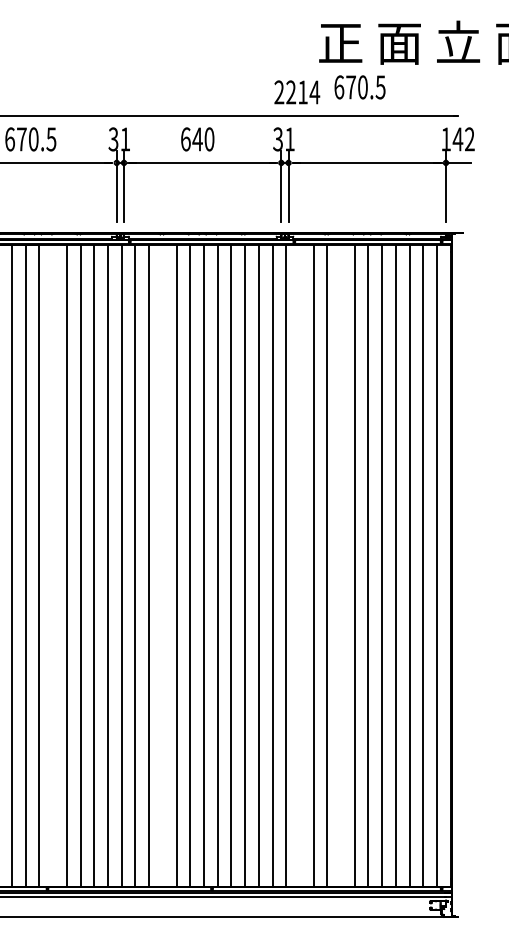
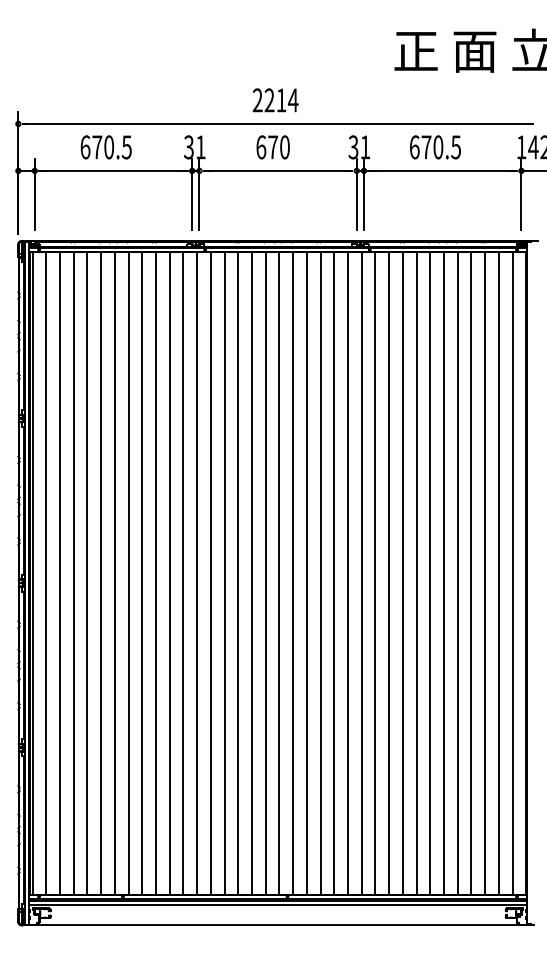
text: (360, 87) -> (435, 147), moved
text: (297, 92) -> (275, 100), moved
text: (197, 139) -> (272, 147), 640 -> 670
line: (53, 565) -> (128, 573), added
line: (163, 565) -> (238, 573), added
line: (300, 565) -> (375, 573), added
line: (341, 565) -> (416, 573), added

